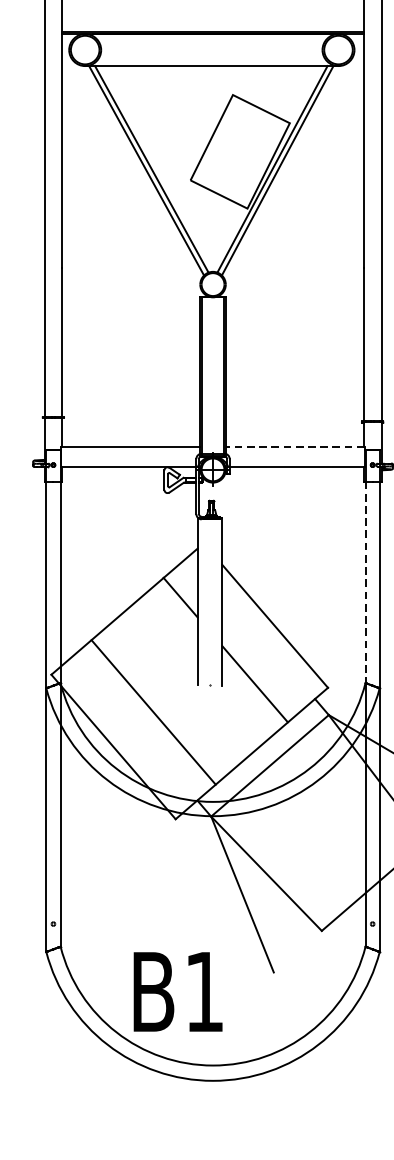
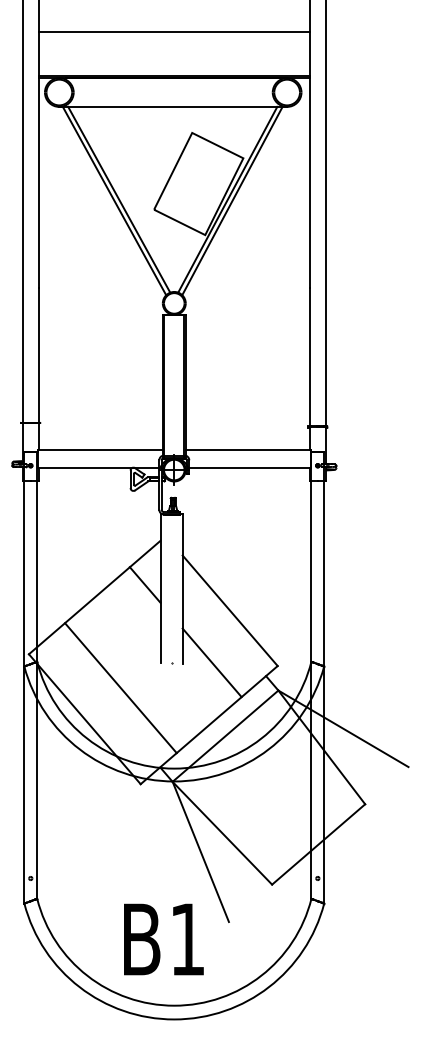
line: (294, 447) -> (247, 449), dashed -> solid
line: (365, 582) -> (311, 571), dashed -> solid
text: (177, 991) -> (163, 939), moved

